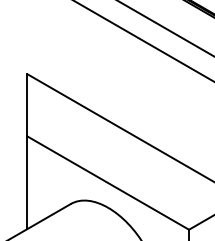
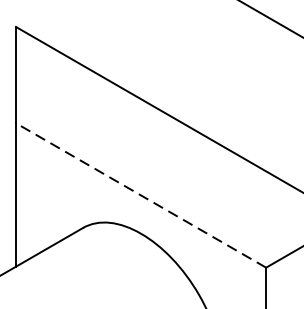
line: (107, 182) -> (139, 194), solid -> dashed

